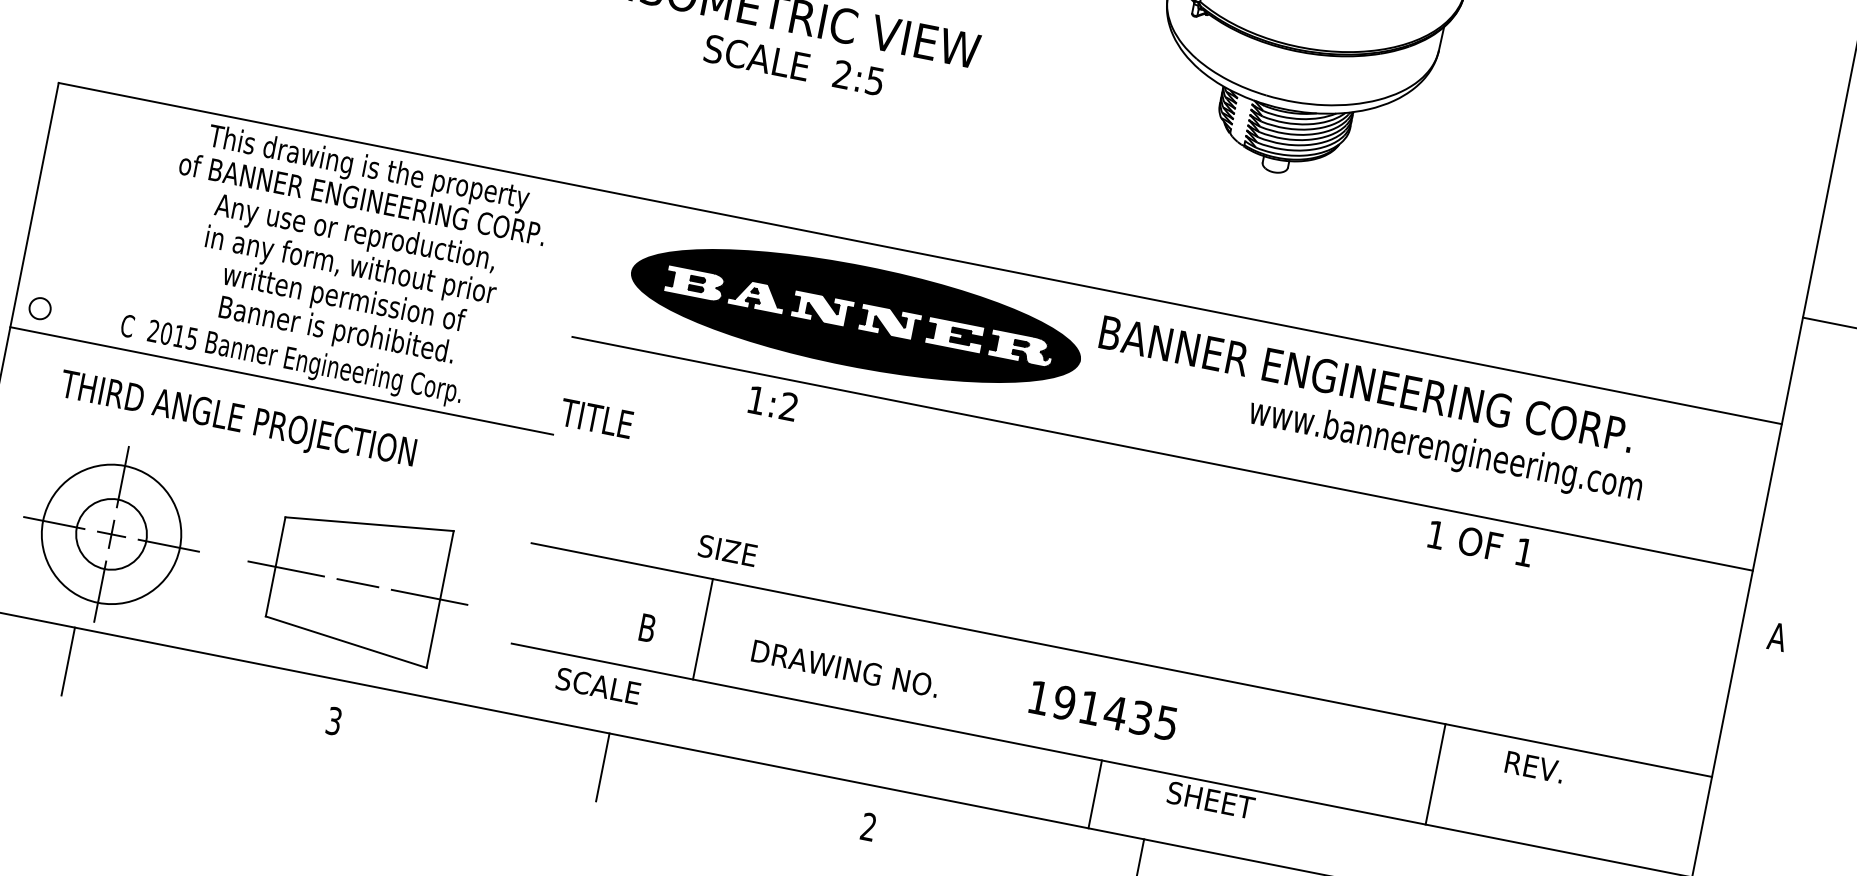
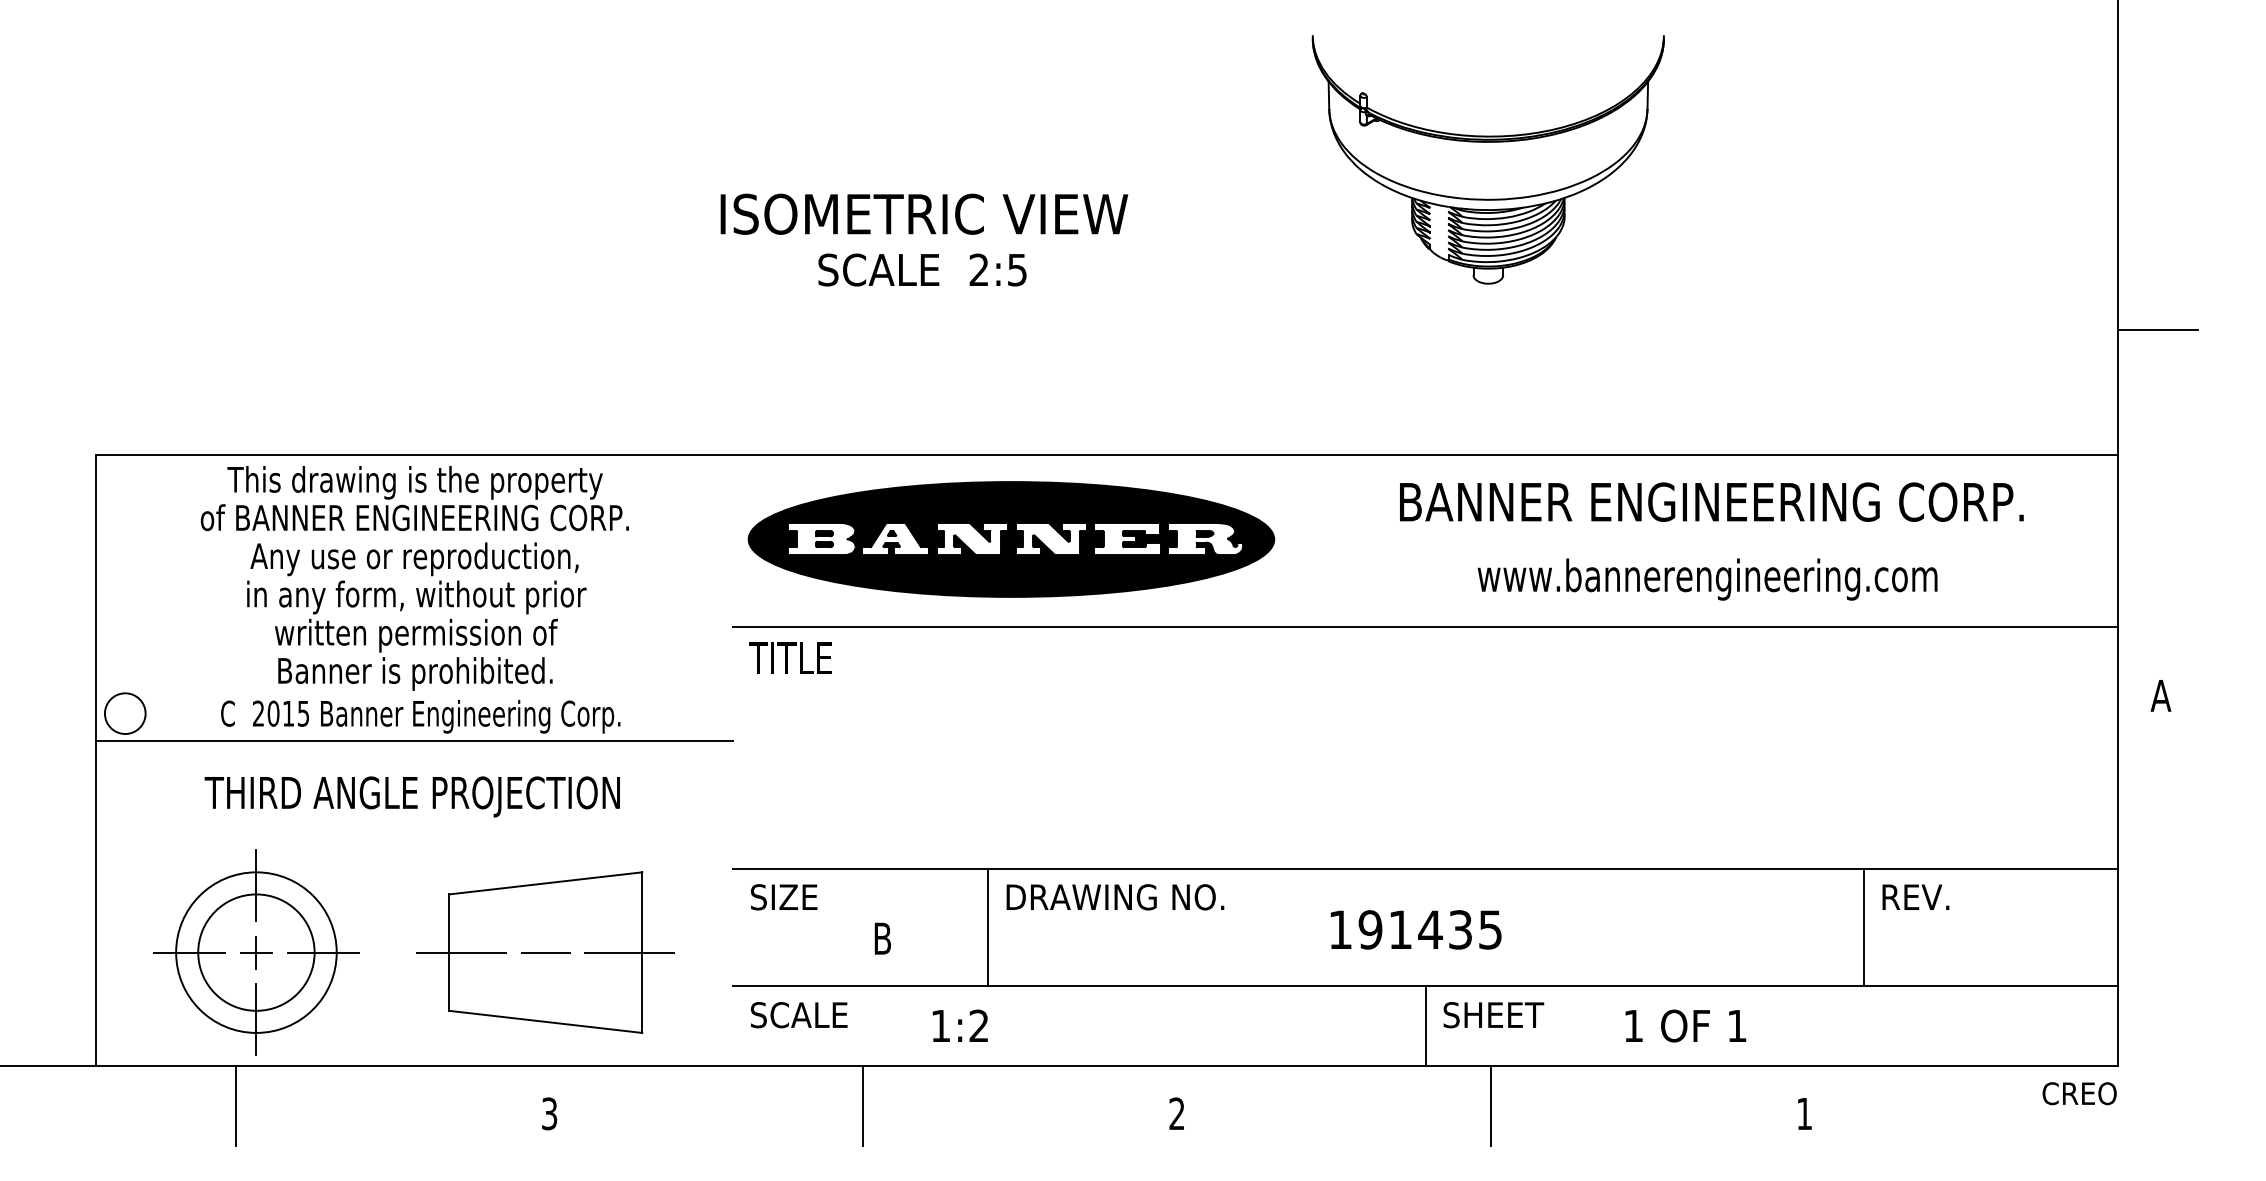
text: (351, 250) -> (414, 578), moved
circle: (39, 308) -> (124, 713), size x1.67
part: (856, 316) -> (1011, 539), moved
text: (1366, 383) -> (1711, 501), moved
text: (772, 403) -> (959, 1025), moved
text: (596, 417) -> (790, 657), moved
text: (236, 420) -> (411, 796), moved
text: (1445, 451) -> (1707, 579), moved
circle: (111, 534) -> (256, 952), size x1.43
text: (1480, 543) -> (1685, 1025), moved
text: (727, 550) -> (783, 897), moved
line: (702, 629) -> (987, 927), moved
text: (845, 668) -> (1115, 897), moved
text: (598, 686) -> (799, 1015), moved
line: (1435, 774) -> (1863, 927), moved
text: (1210, 800) -> (1493, 1015), moved

